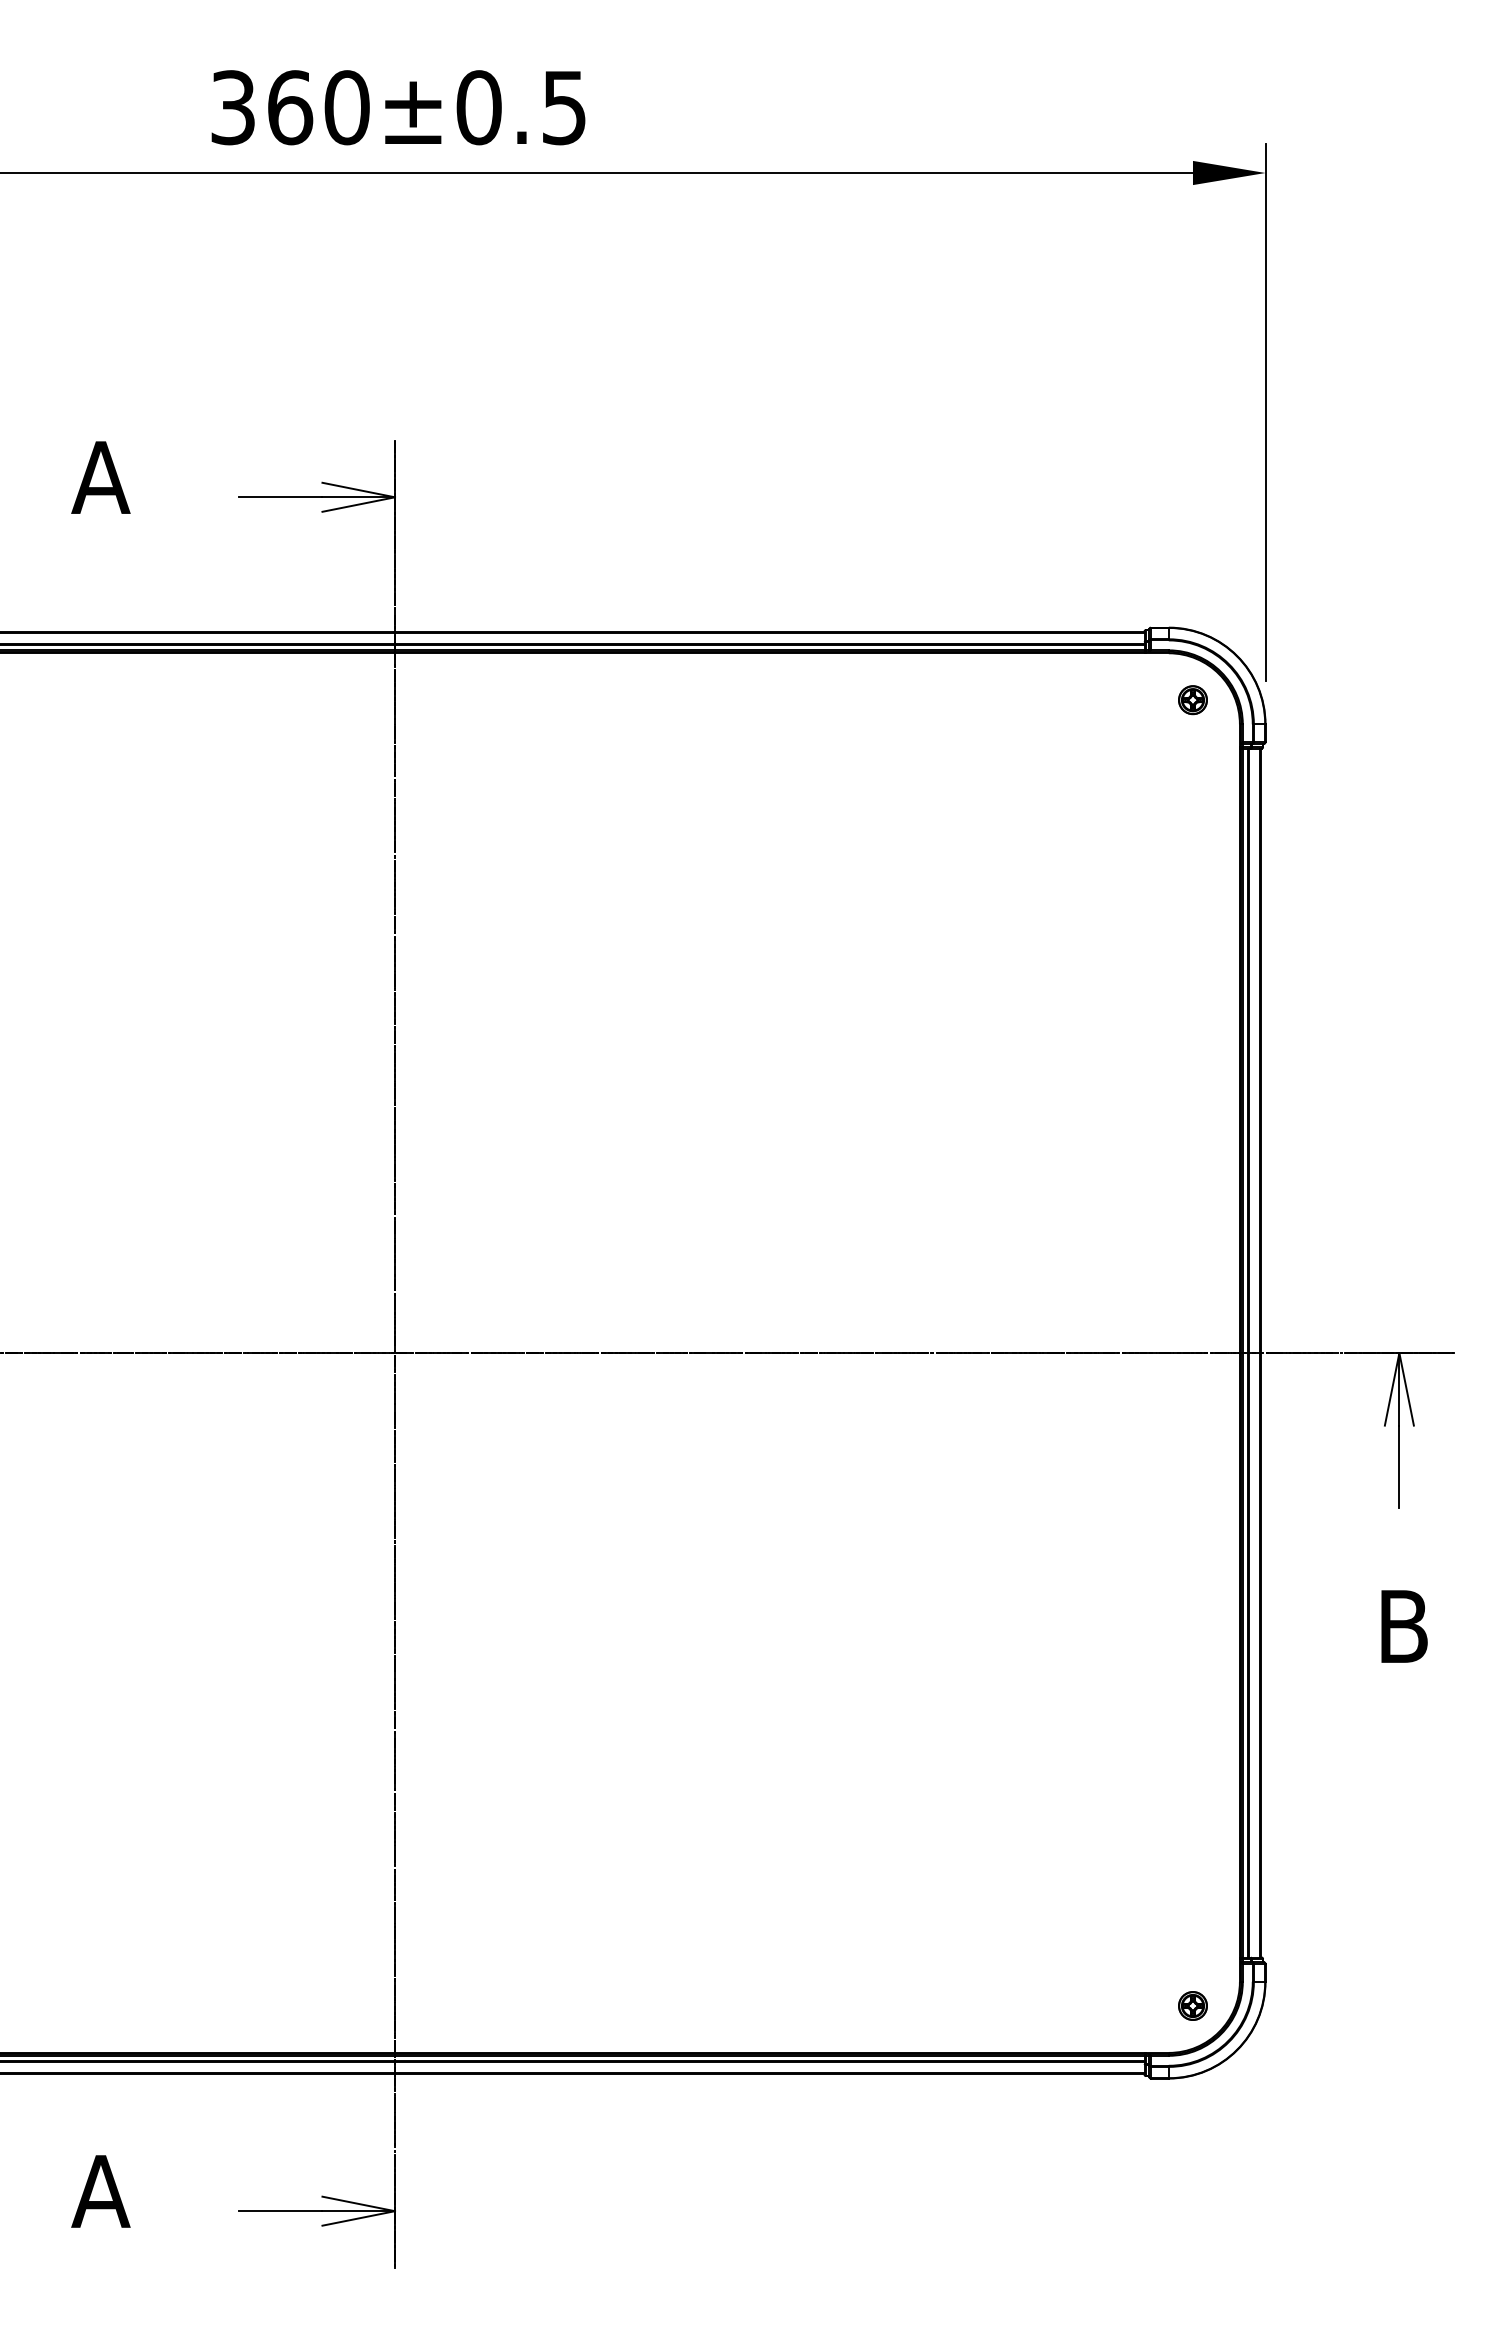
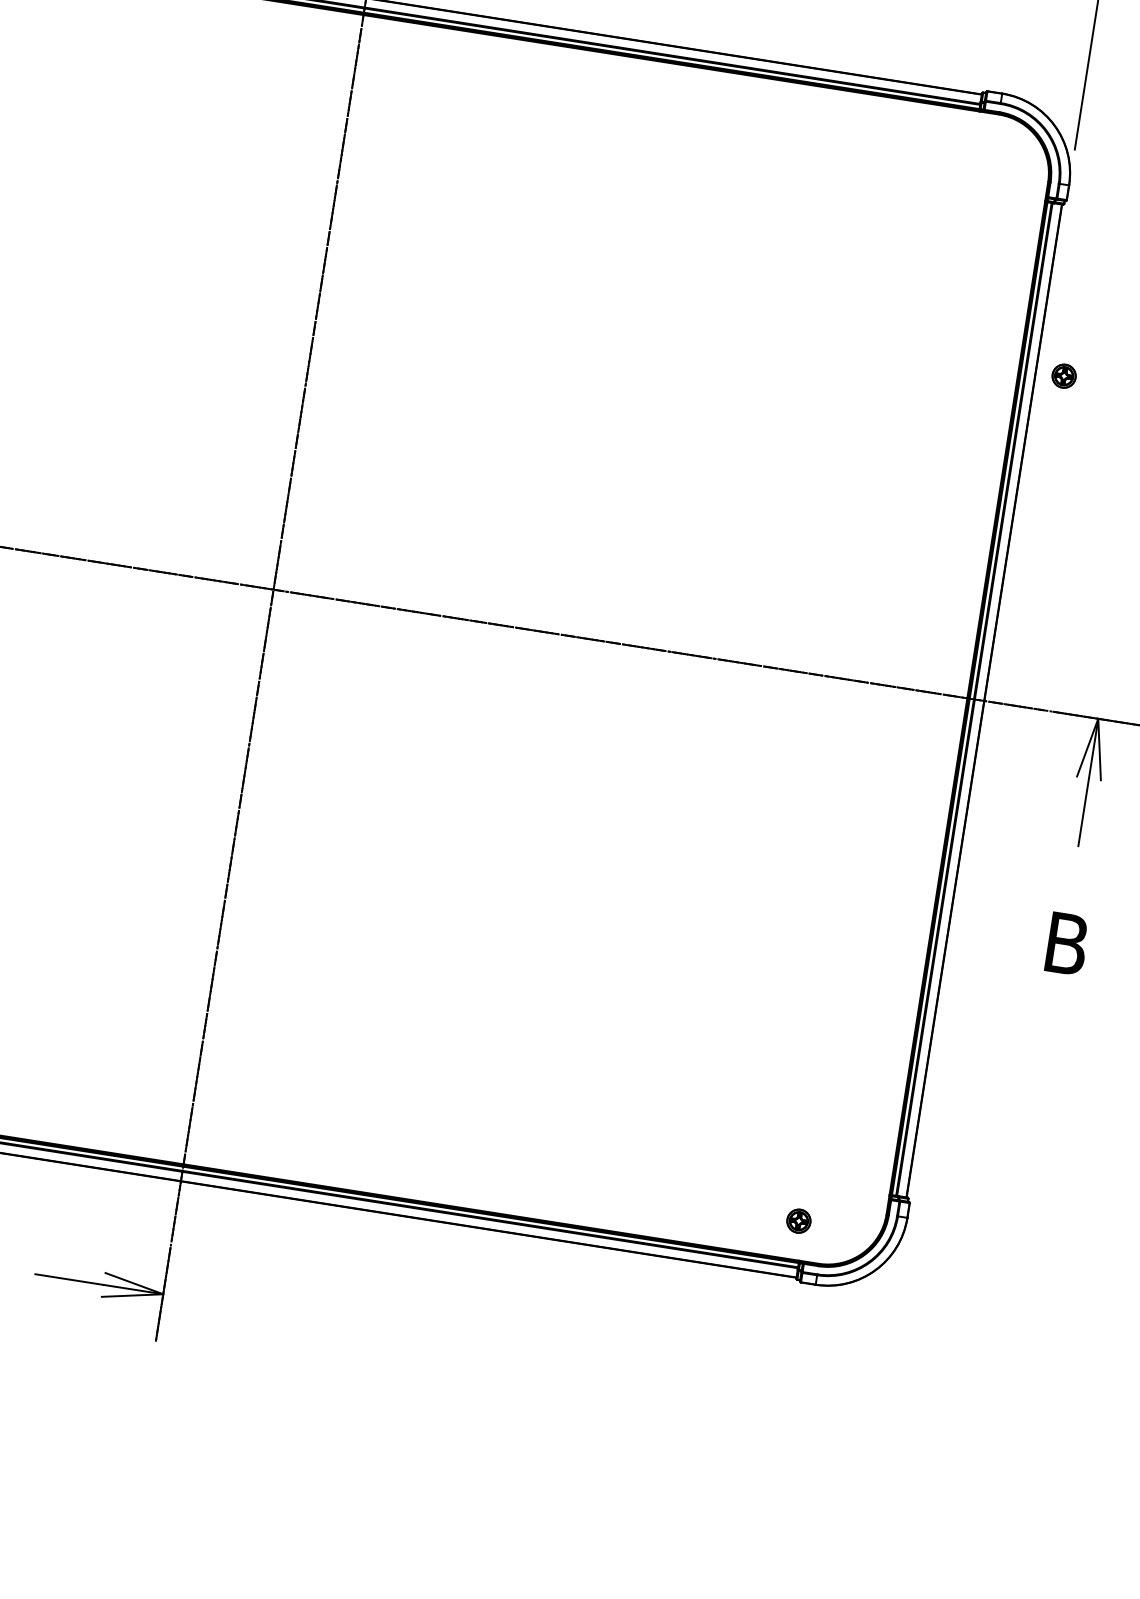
part: (1192, 700) -> (1063, 376), moved
part: (1192, 2005) -> (798, 1220), moved

